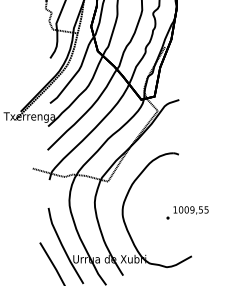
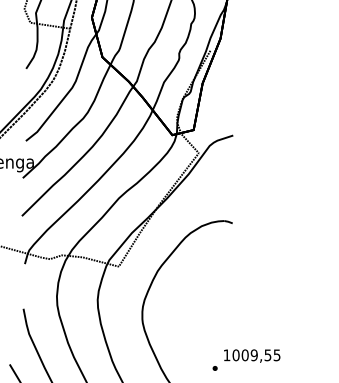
text: (187, 212) -> (246, 359), moved

